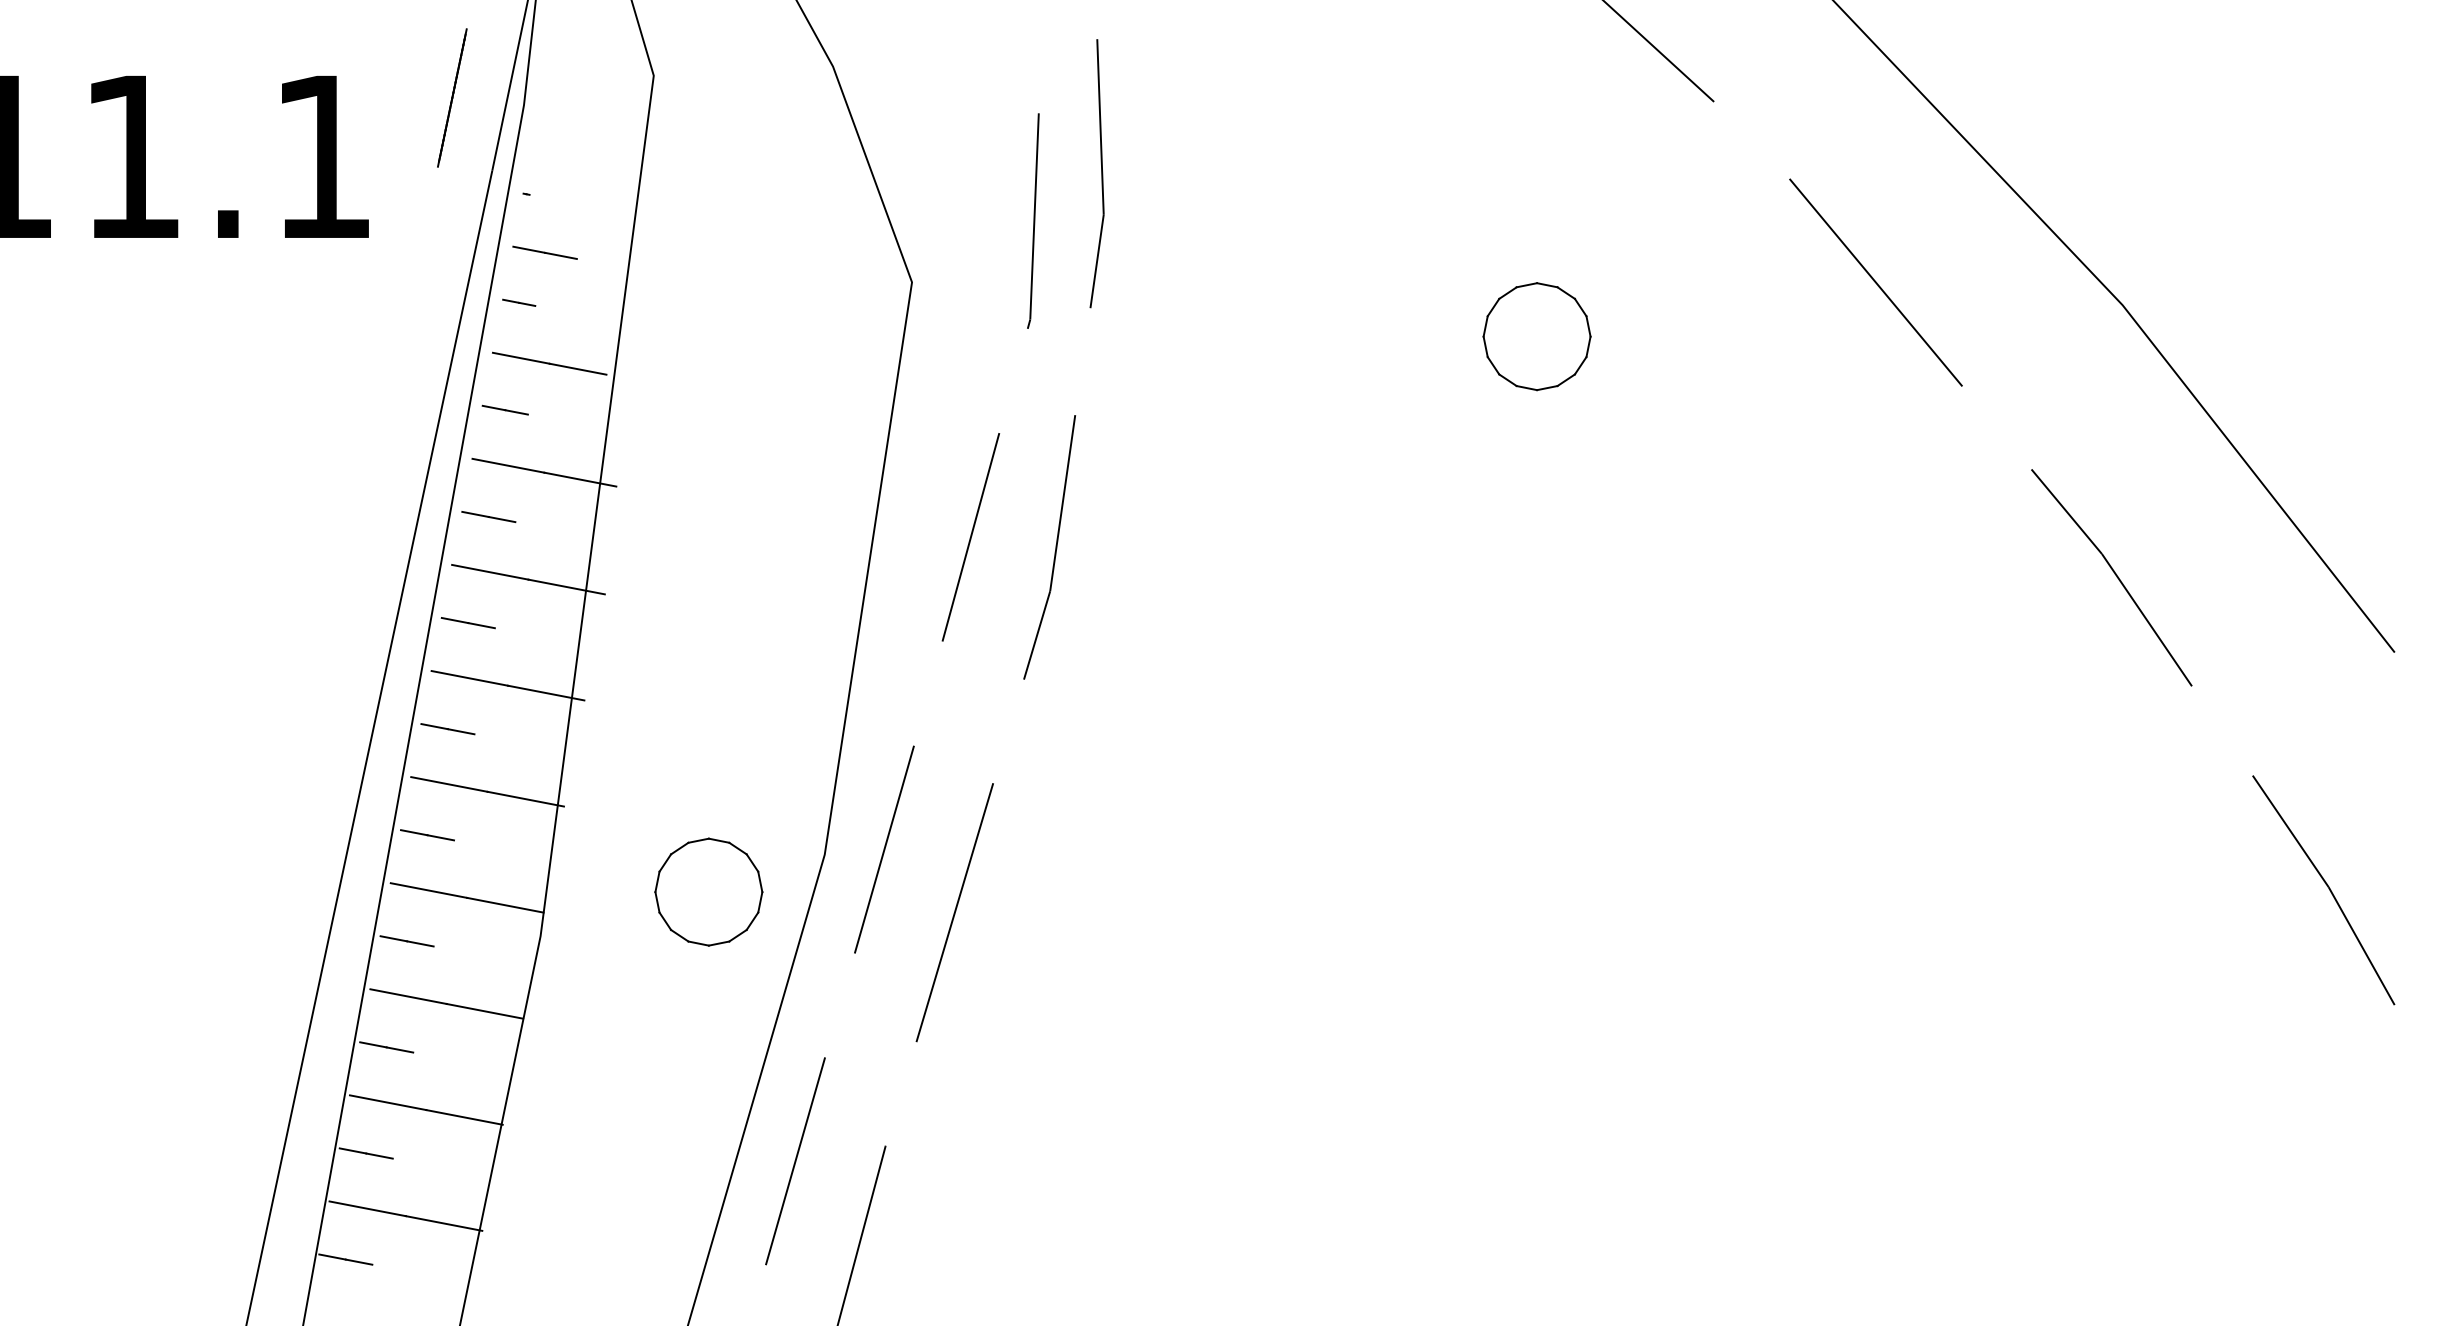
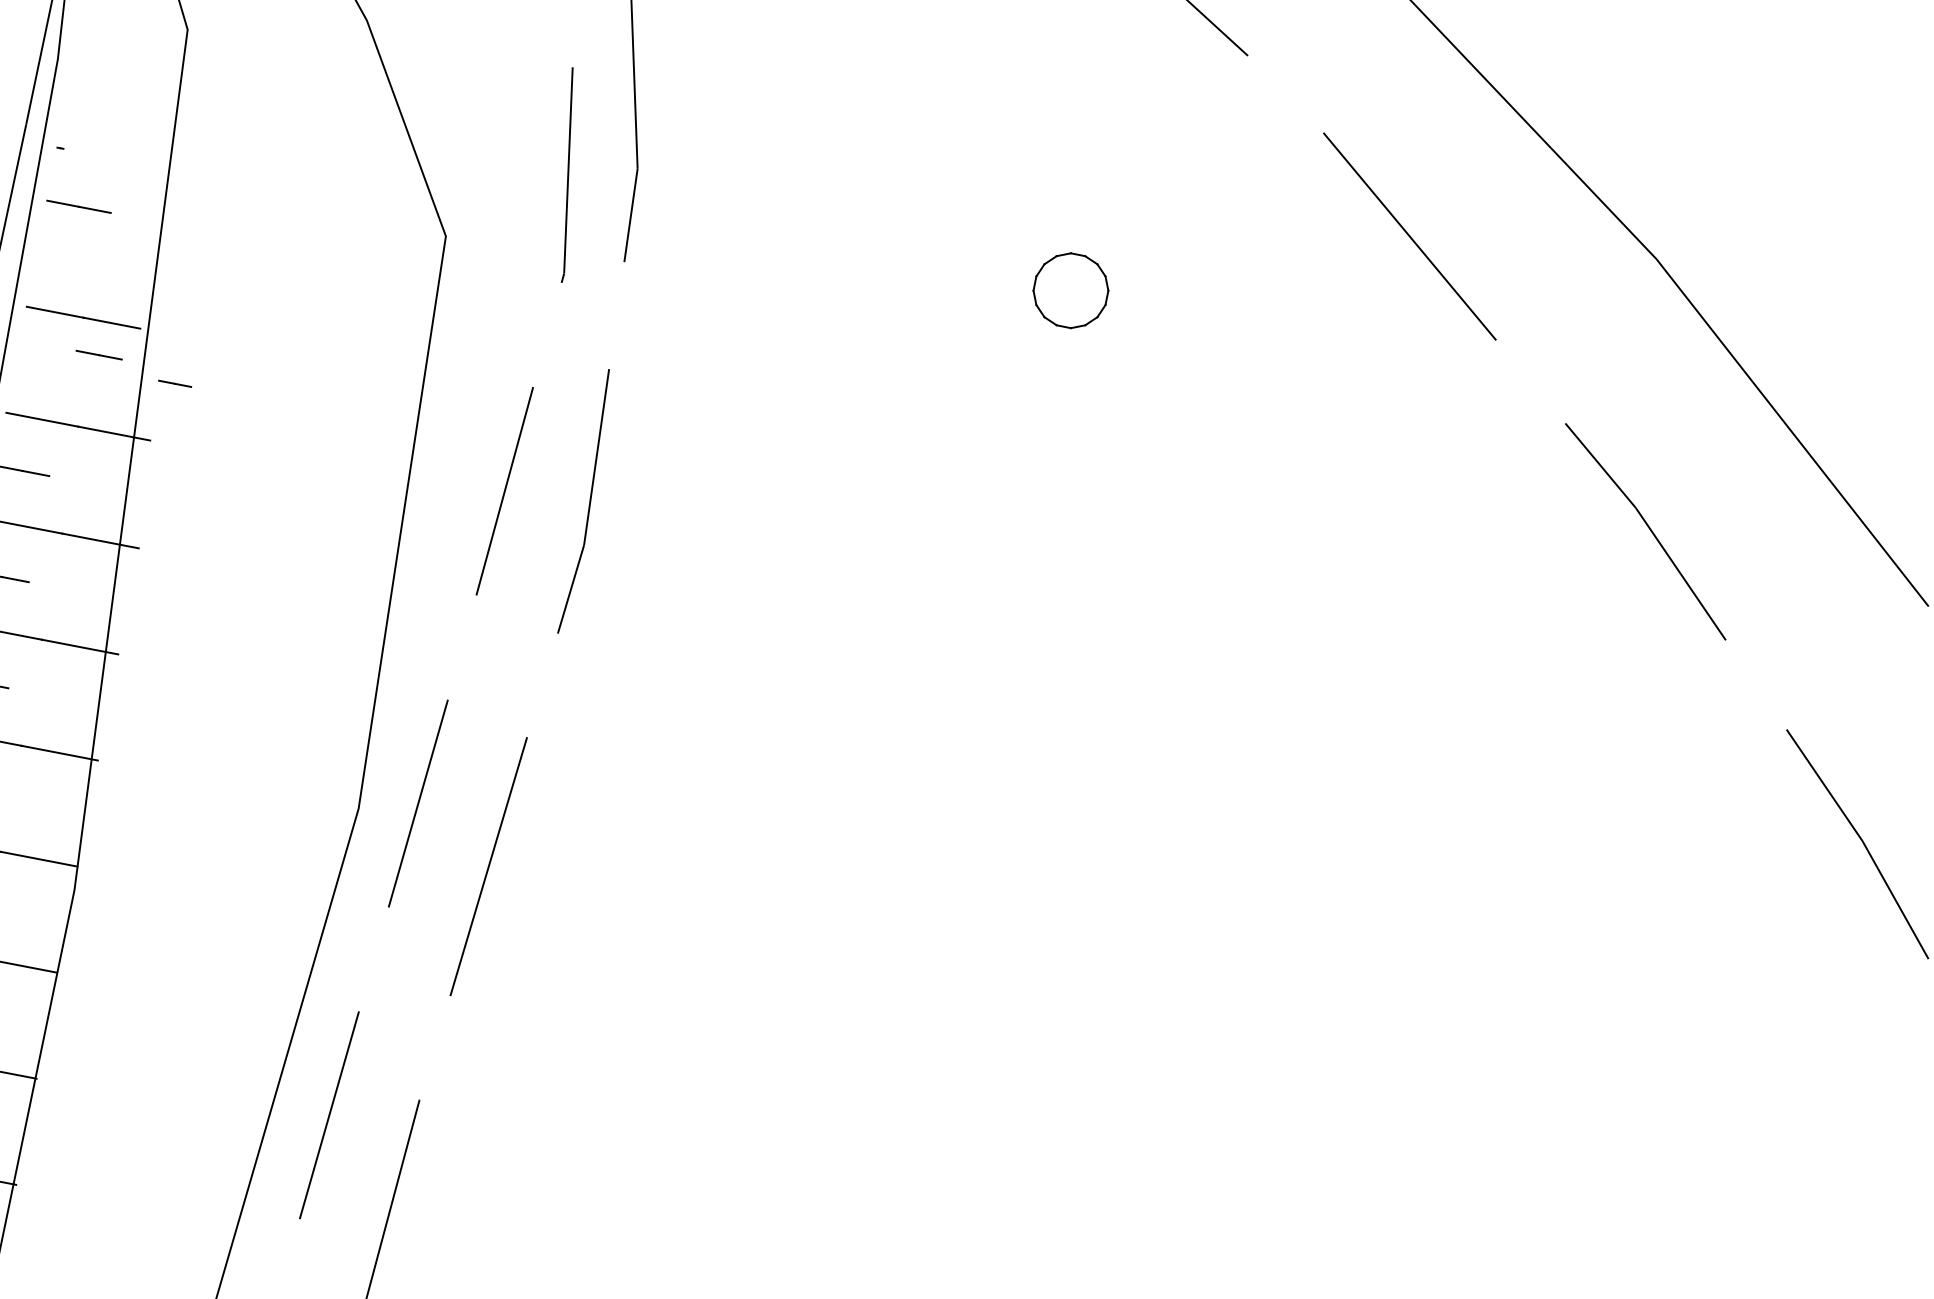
line: (519, 302) -> (175, 383), moved
part: (1536, 336) -> (1070, 290), size x0.7
line: (504, 409) -> (98, 354), moved
part: (708, 891) -> (242, 845), removed

